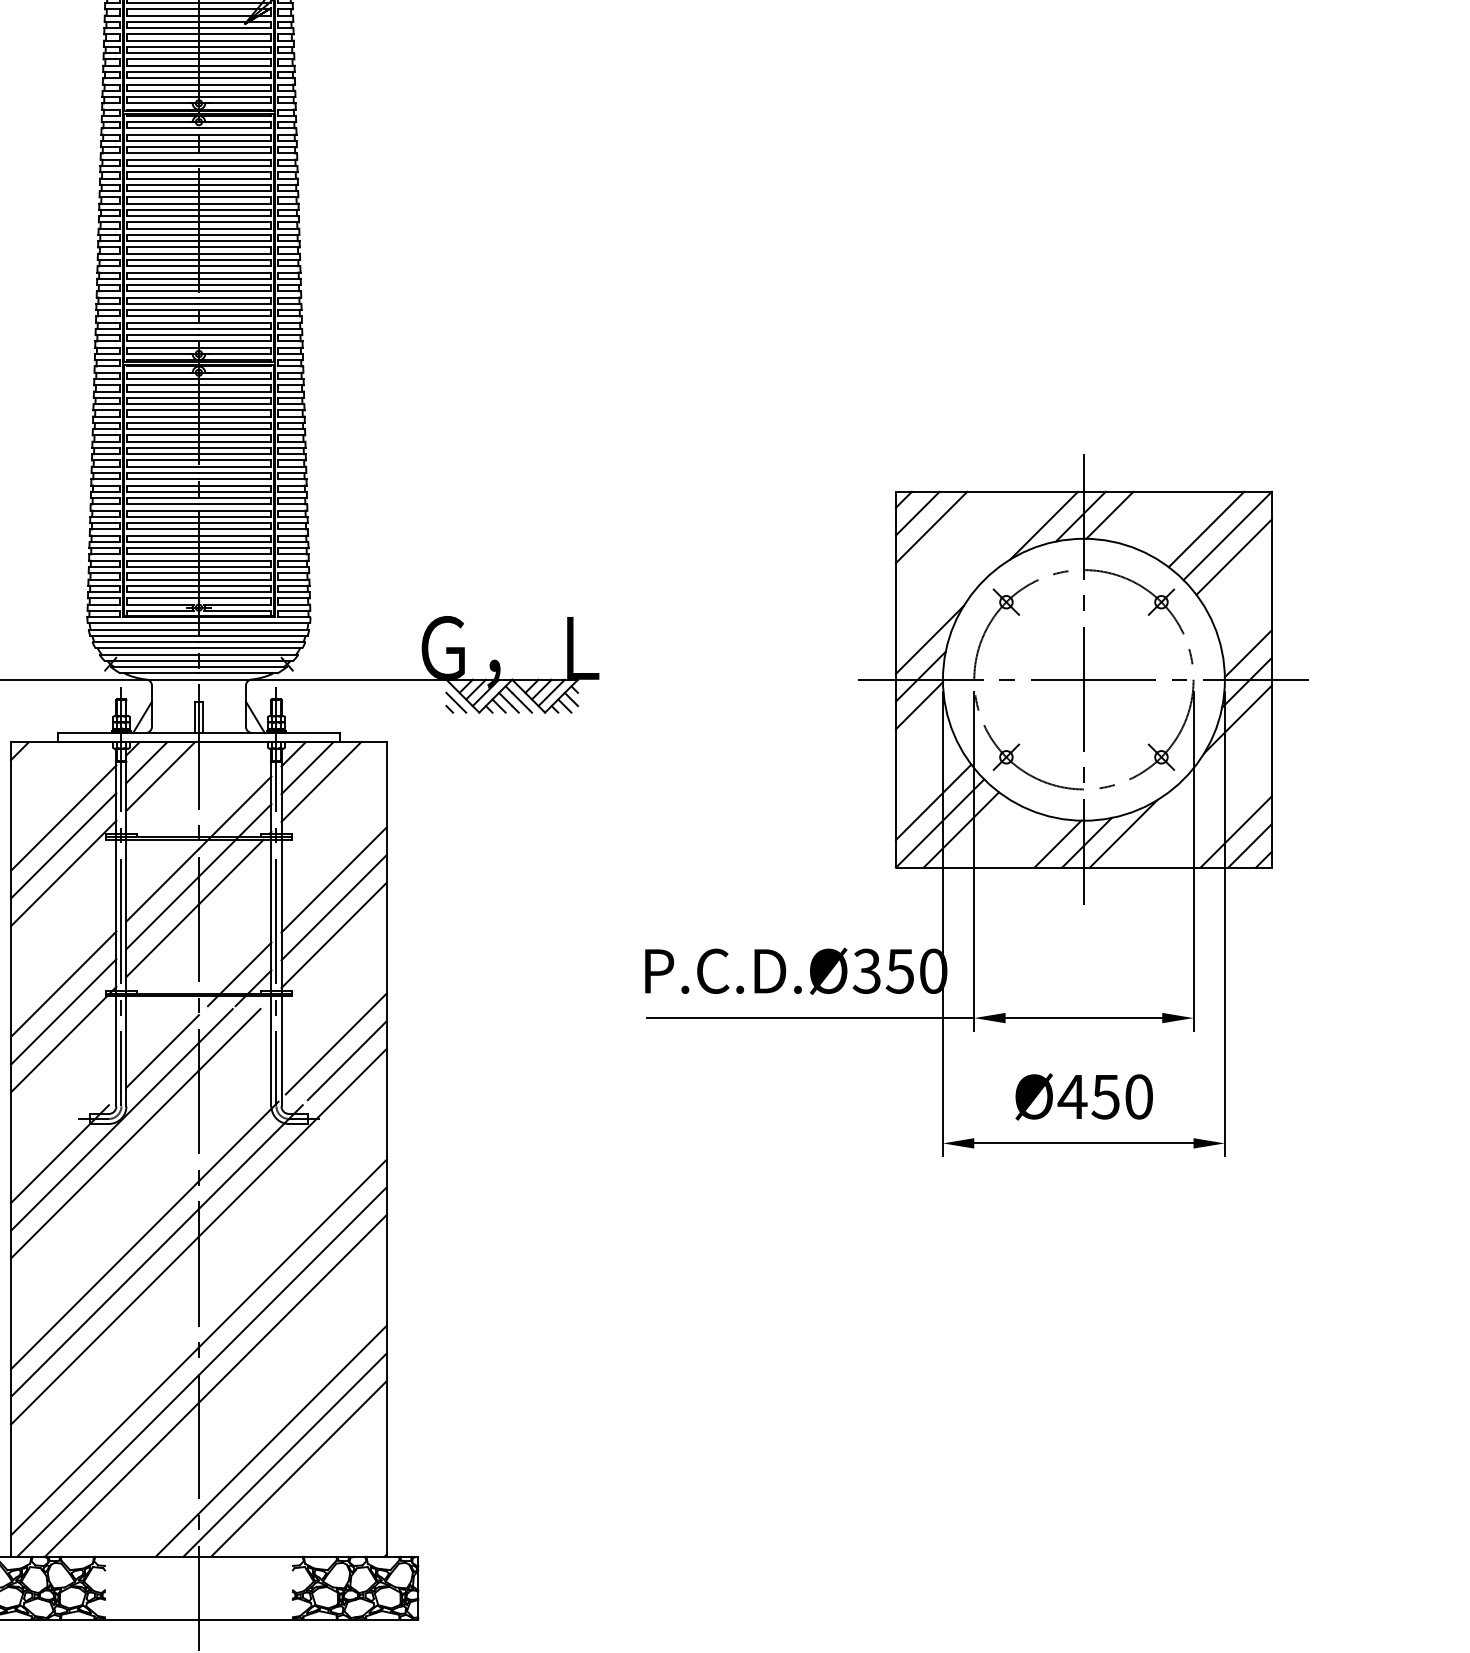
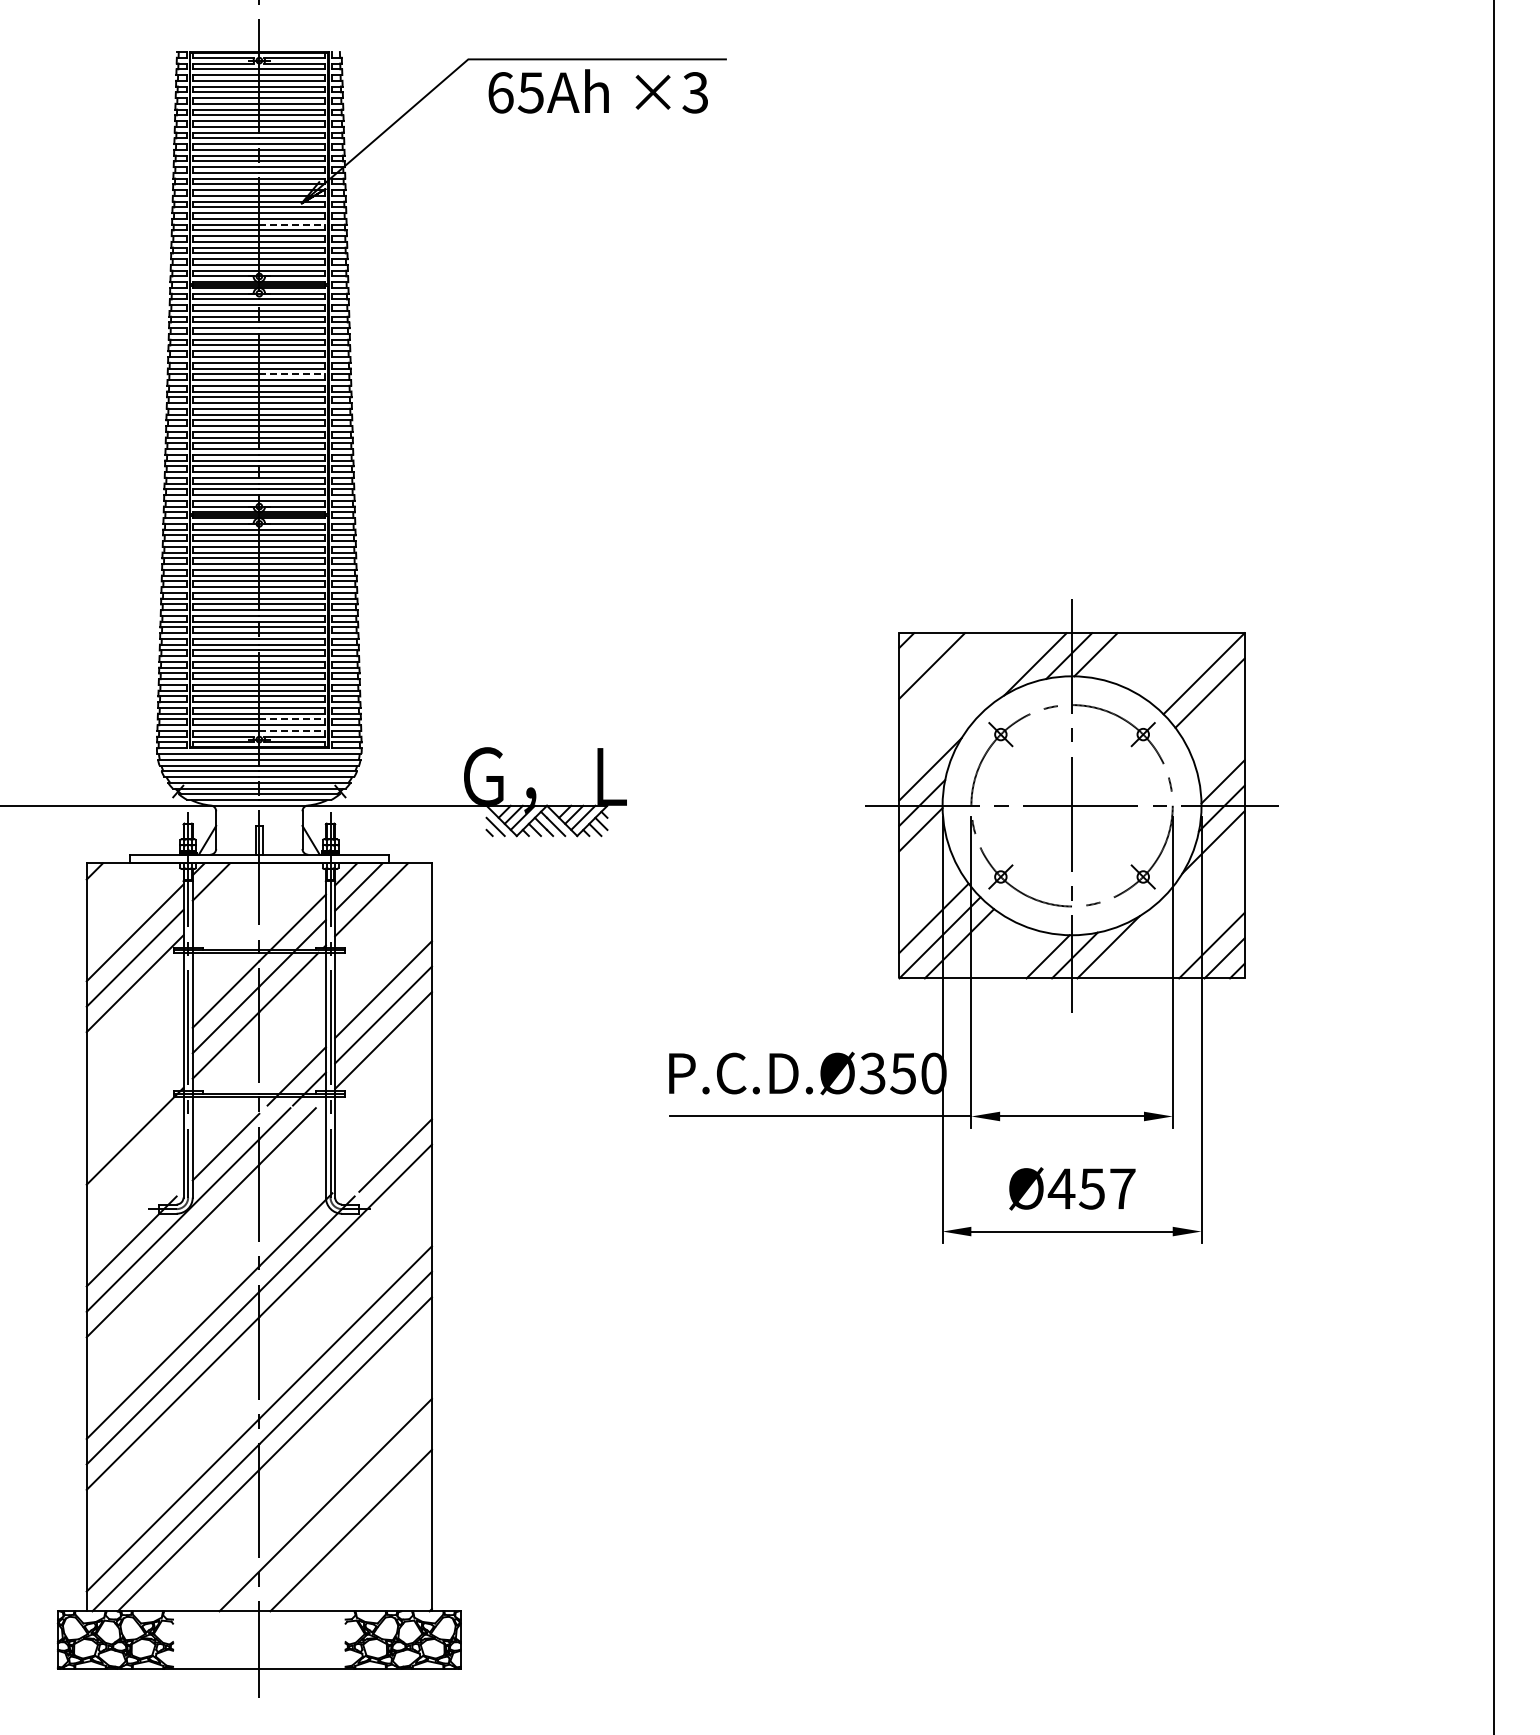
line: (235, 46) -> (292, 224), solid -> dashed
line: (235, 210) -> (292, 374), solid -> dashed
line: (917, 513) -> (919, 653), removed
line: (1206, 529) -> (1184, 667), removed
line: (235, 585) -> (292, 719), solid -> dashed
line: (235, 597) -> (292, 730), solid -> dashed
line: (159, 776) -> (223, 894), removed
line: (63, 984) -> (134, 1085), removed
line: (63, 1011) -> (134, 1110), removed
line: (336, 1043) -> (385, 1139), removed
text: (1138, 1096) -> (1122, 1188), Ø450 -> Ø457
line: (284, 1454) -> (337, 1517), removed

